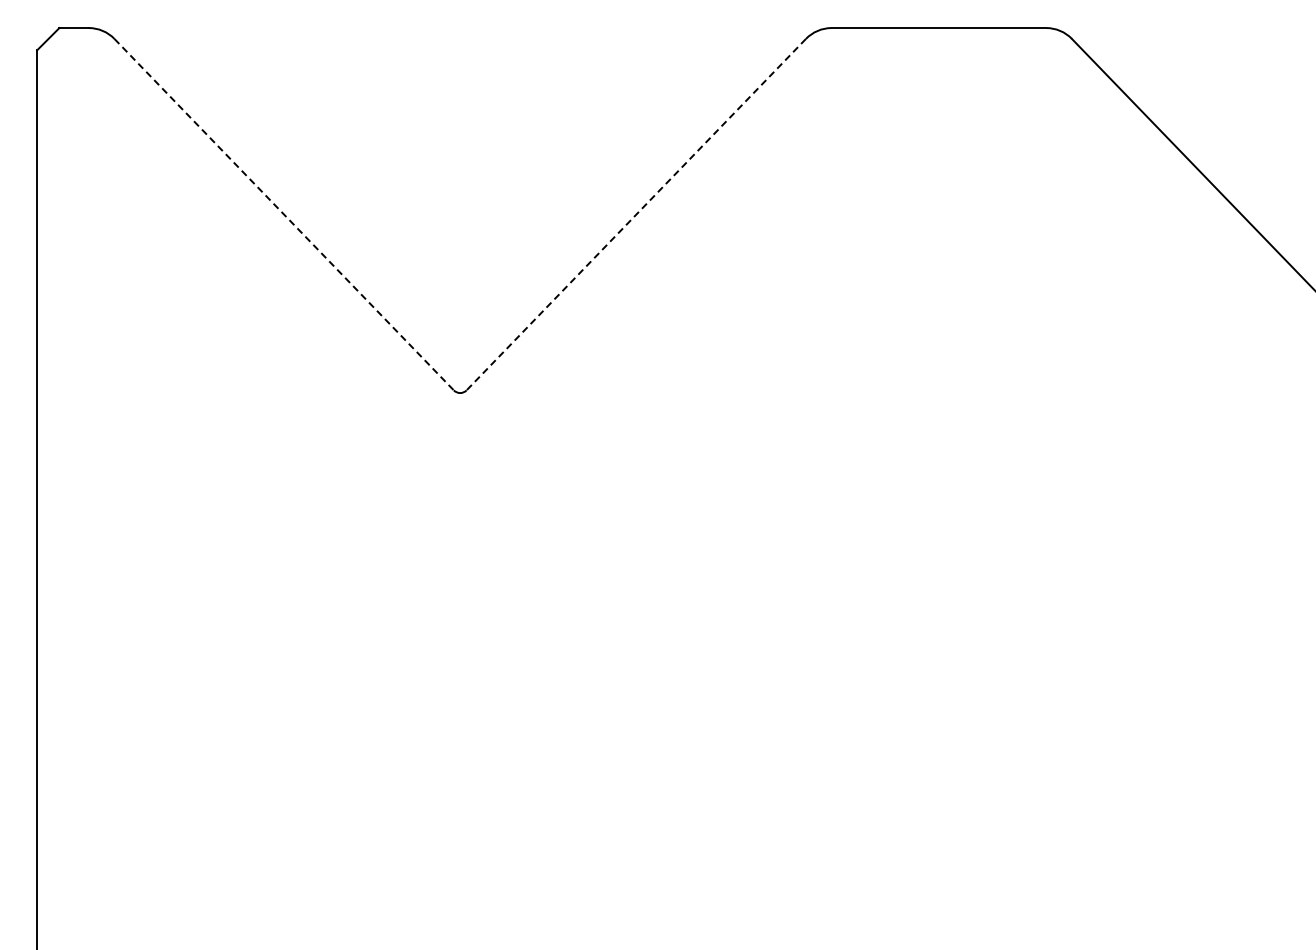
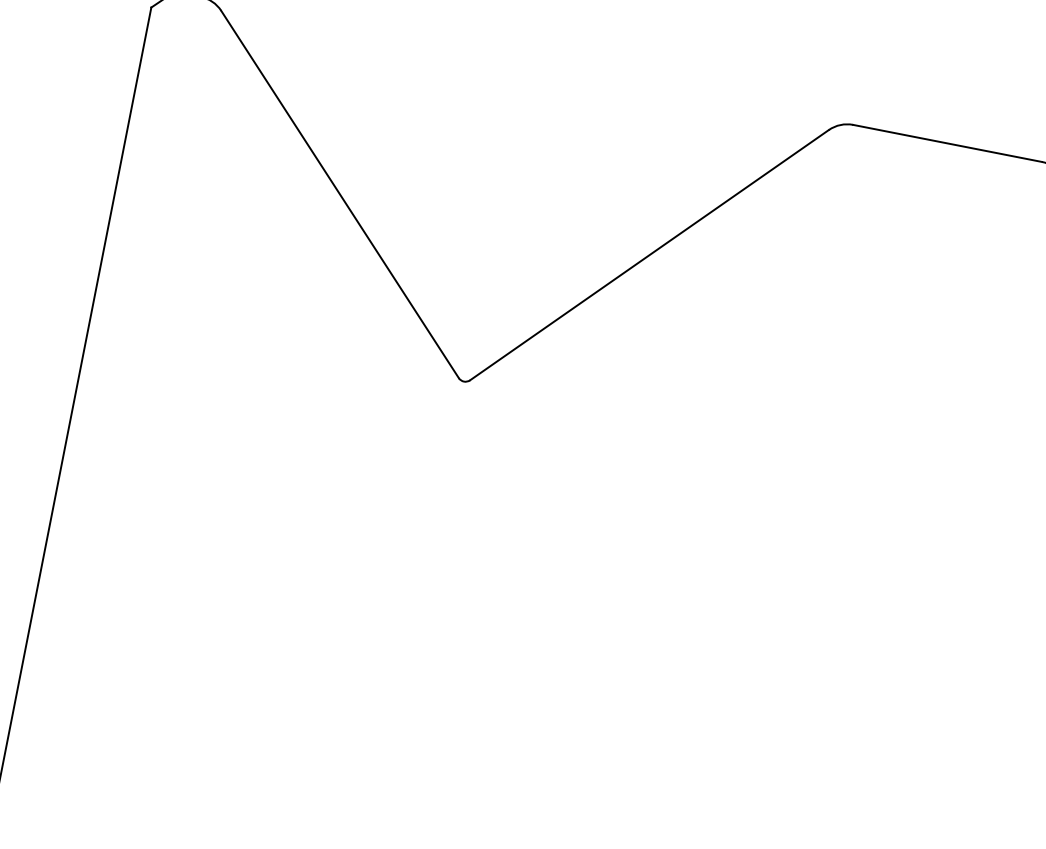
line: (284, 214) -> (340, 194), dashed -> solid
line: (635, 214) -> (648, 254), dashed -> solid

